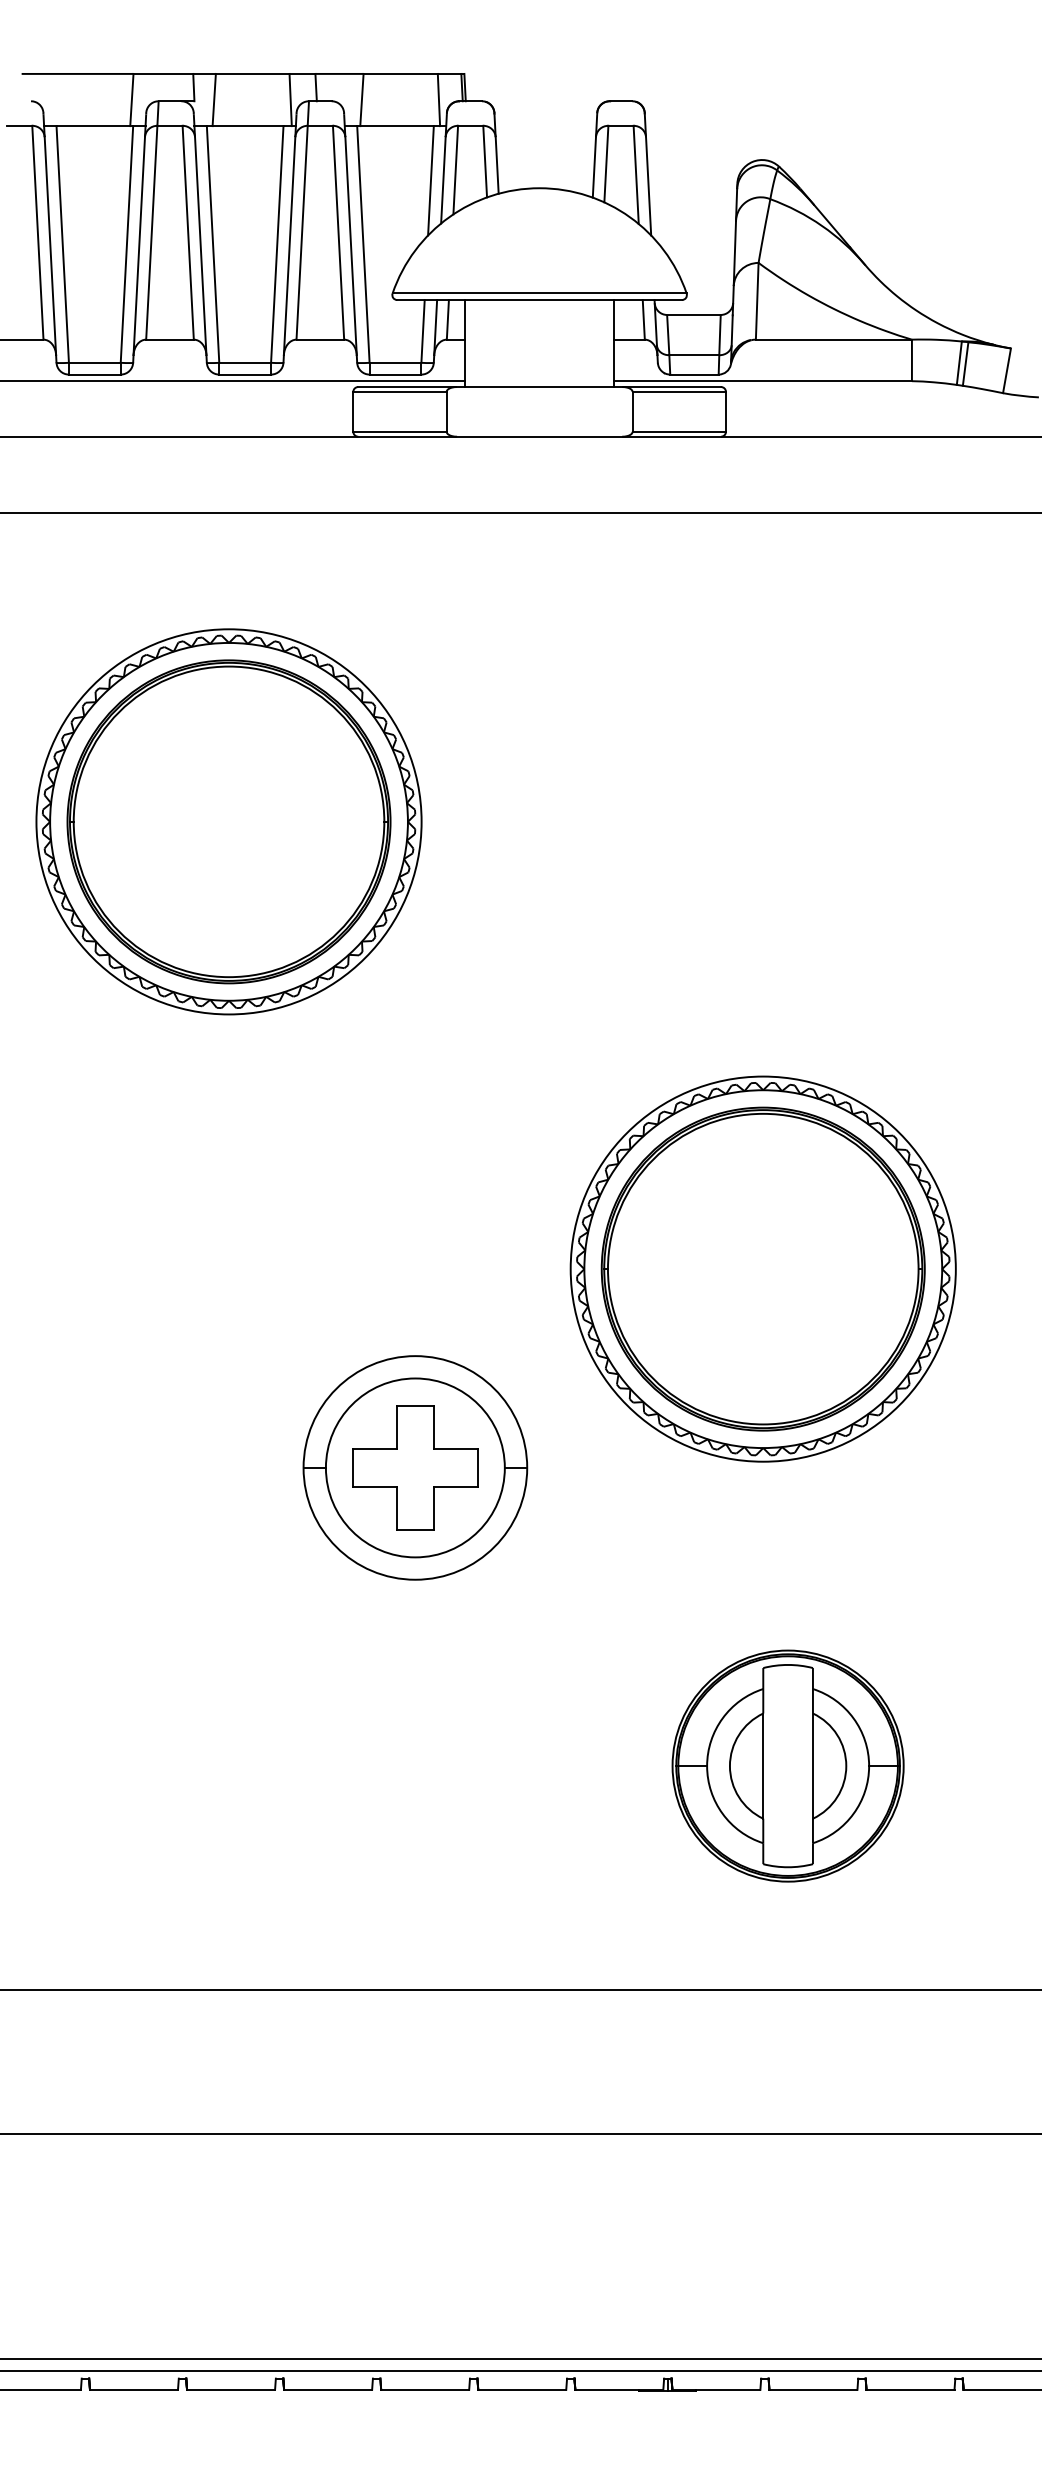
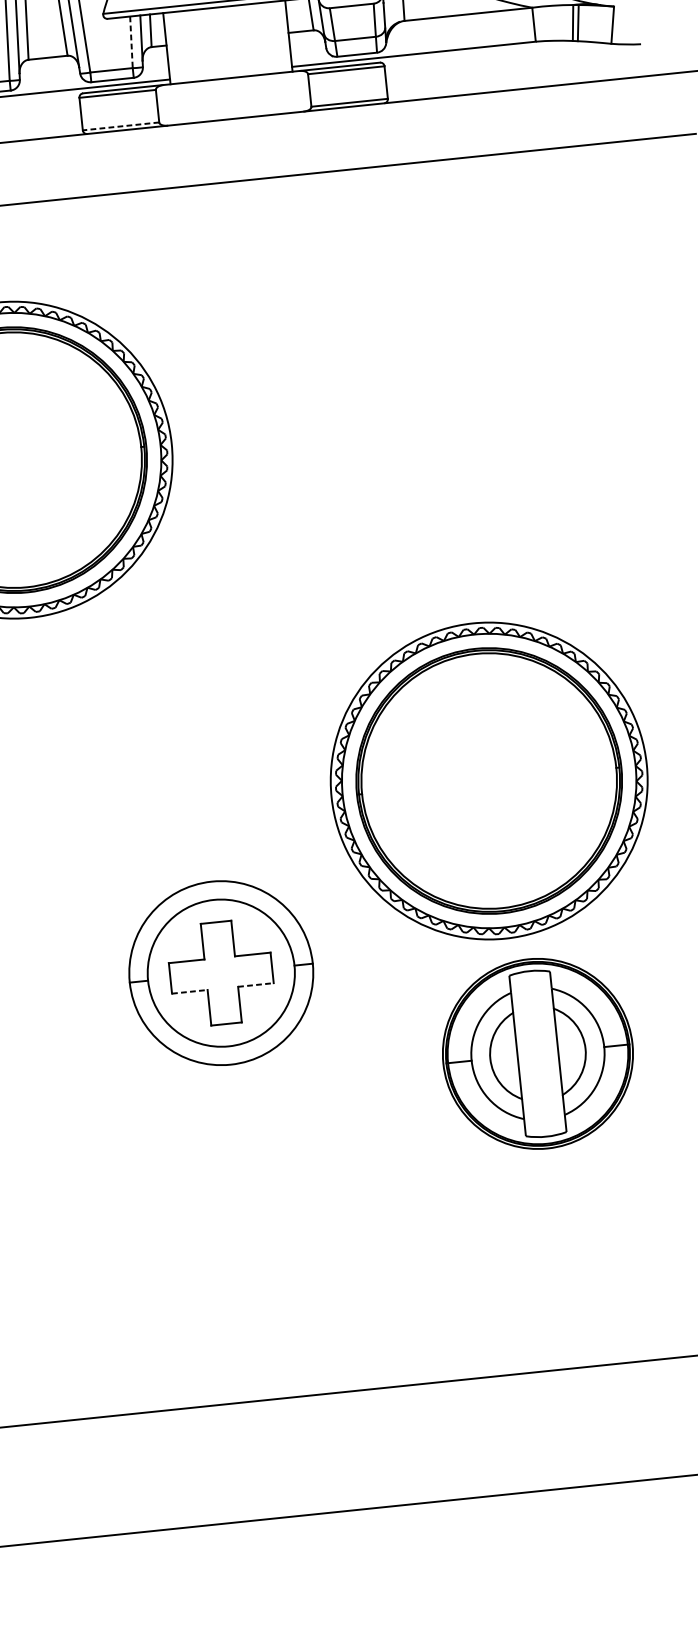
line: (423, 331) -> (131, 42), solid -> dashed
line: (399, 431) -> (120, 126), solid -> dashed
line: (375, 1486) -> (190, 991), solid -> dashed
line: (455, 1486) -> (255, 984), solid -> dashed
part: (787, 1765) -> (537, 1053), moved

